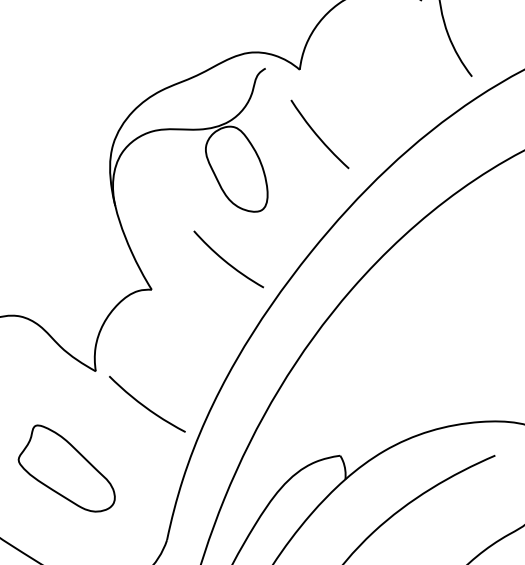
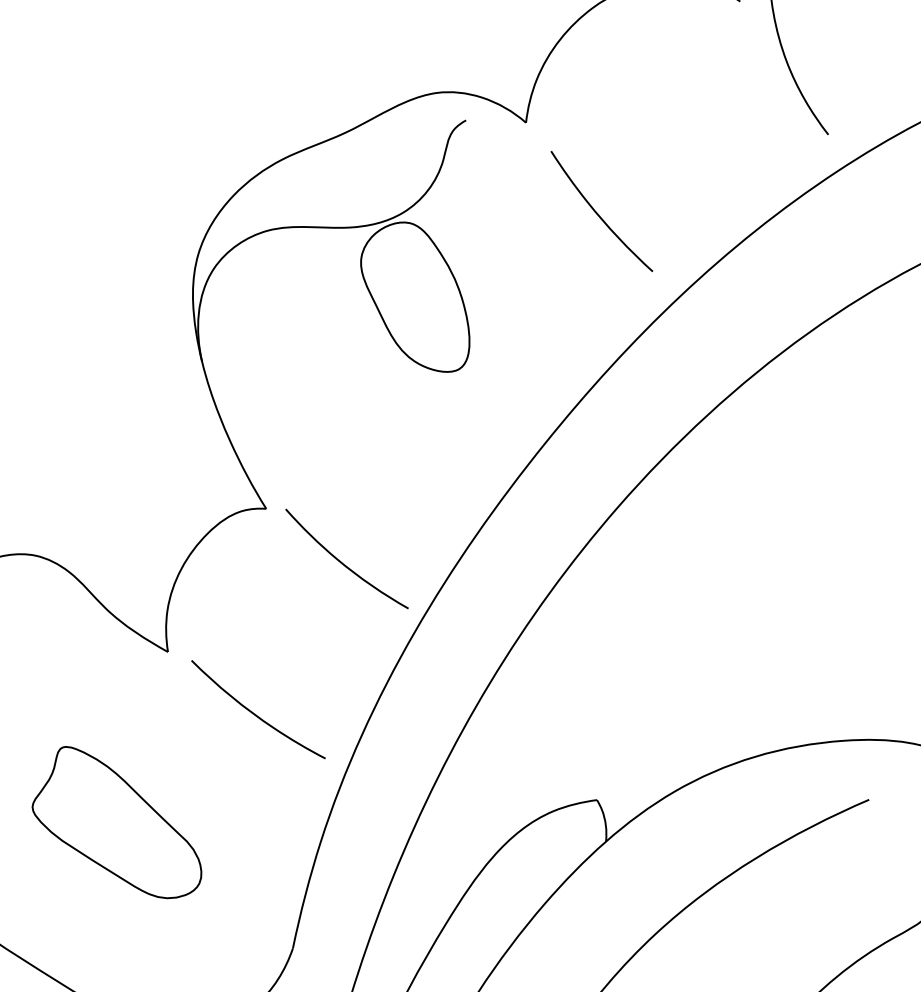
curve: (318, 135) -> (599, 213), moved
curve: (227, 261) -> (344, 562), moved

